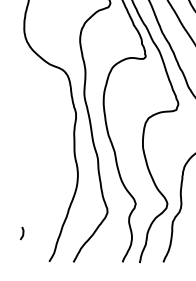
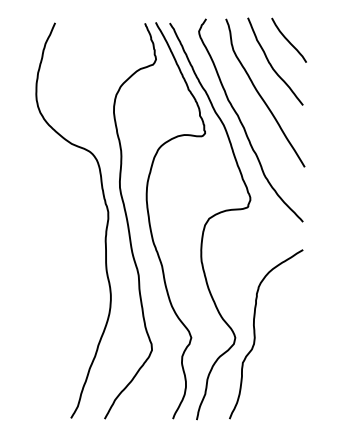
curve: (22, 233) -> (34, 378), removed

